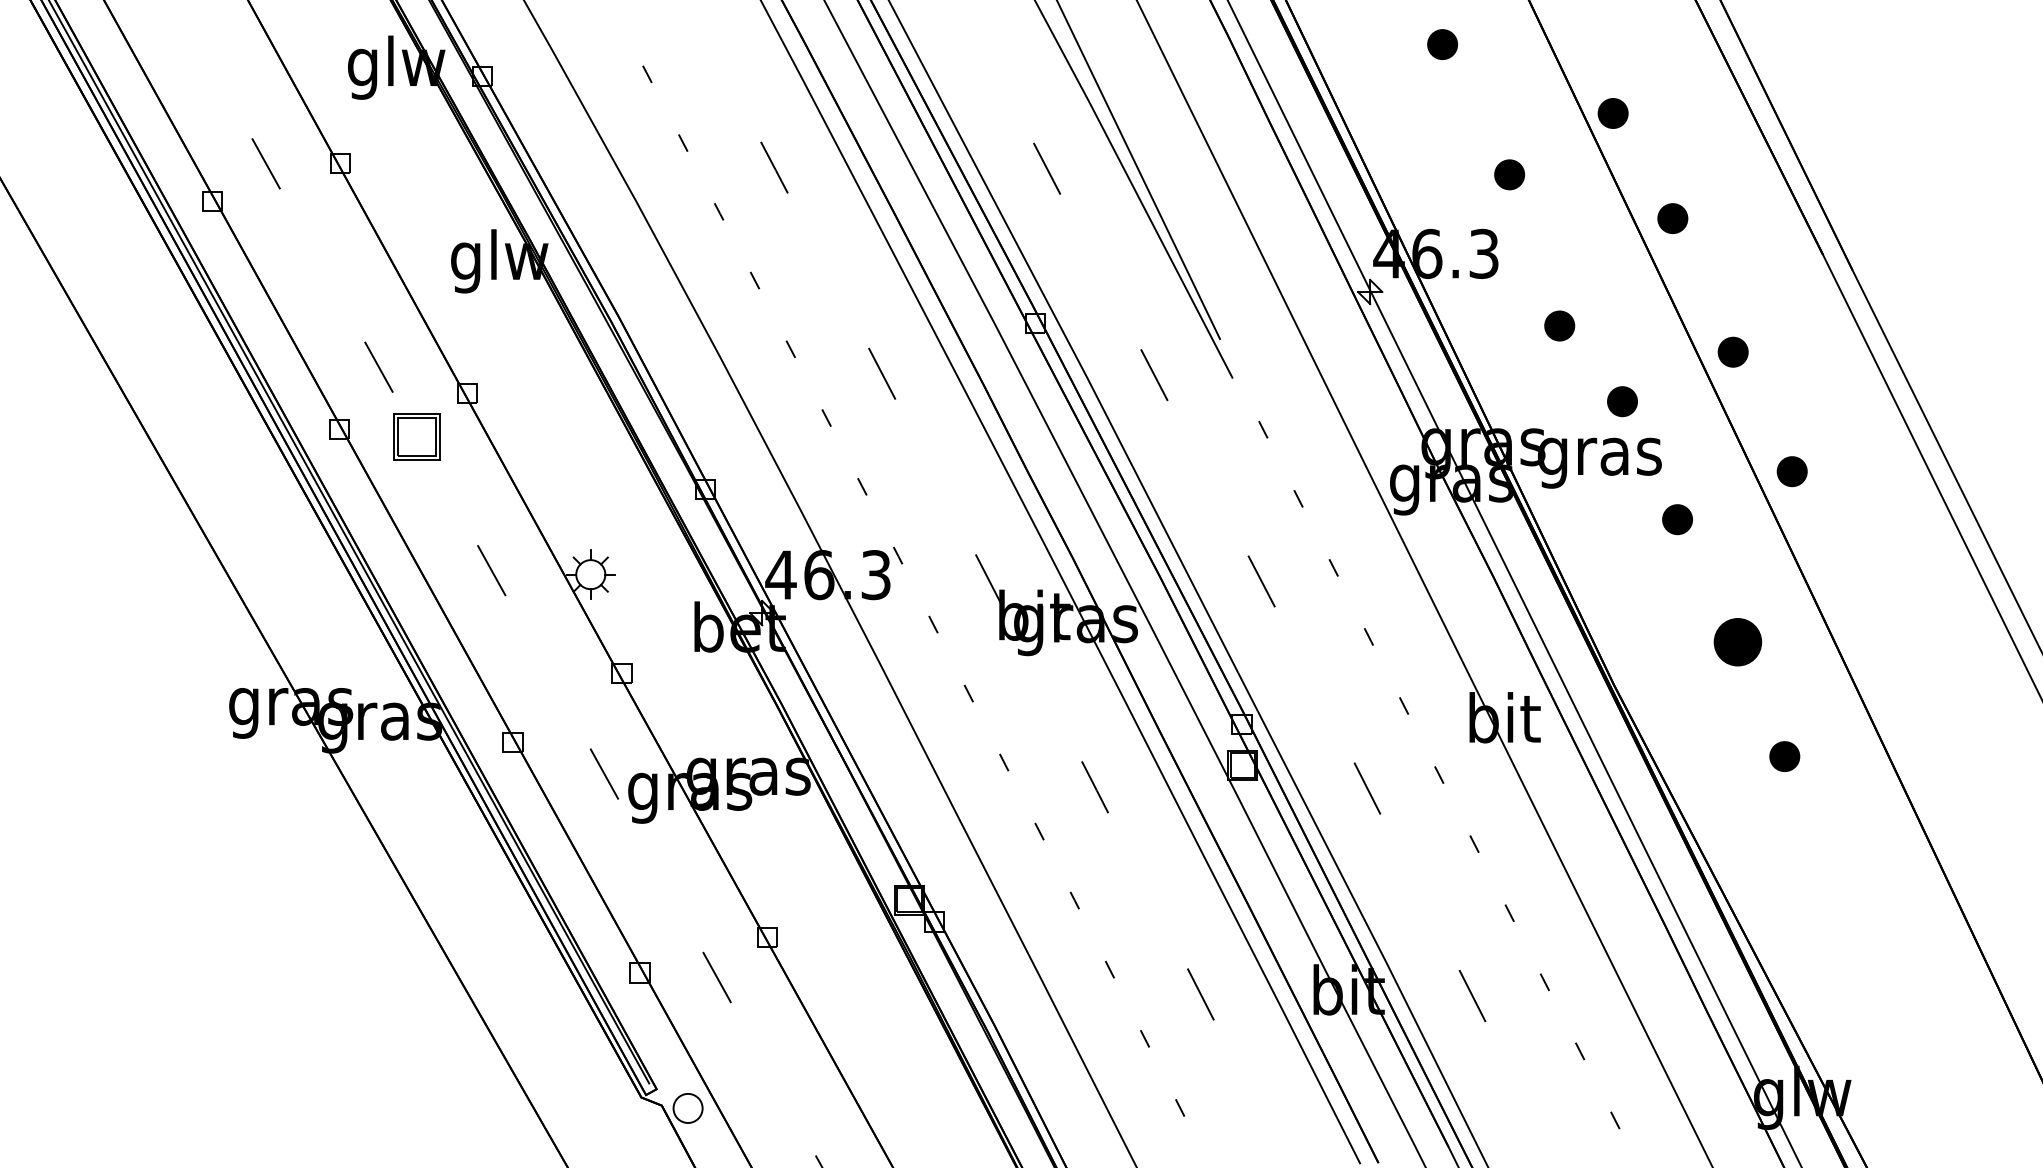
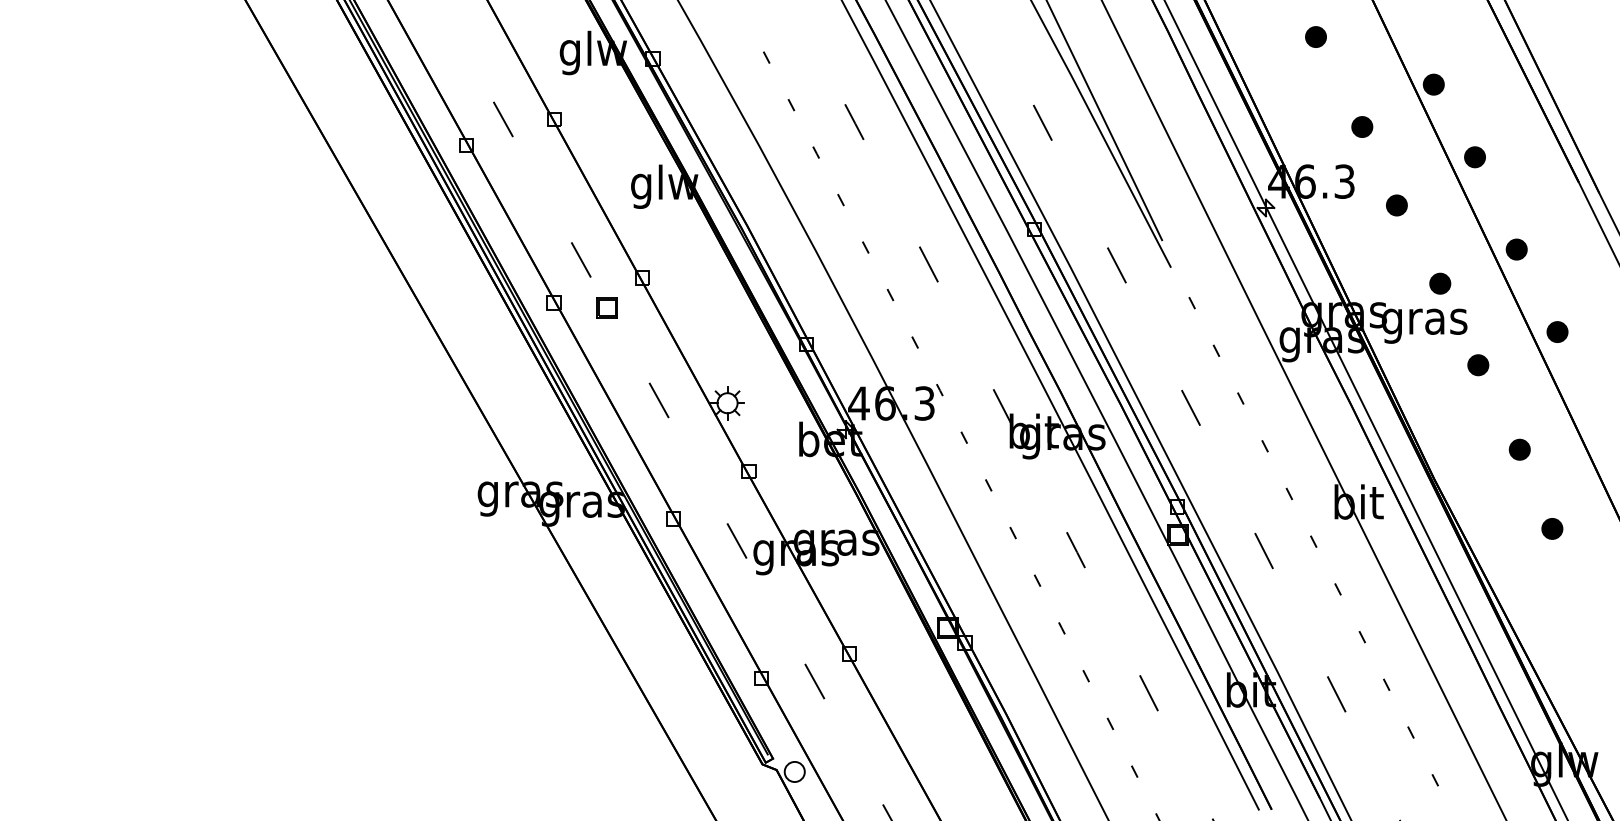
part: (1559, 326) -> (1396, 205), moved
part: (415, 436) -> (606, 307), size x0.62
part: (1737, 641) -> (1519, 449), size x0.62

